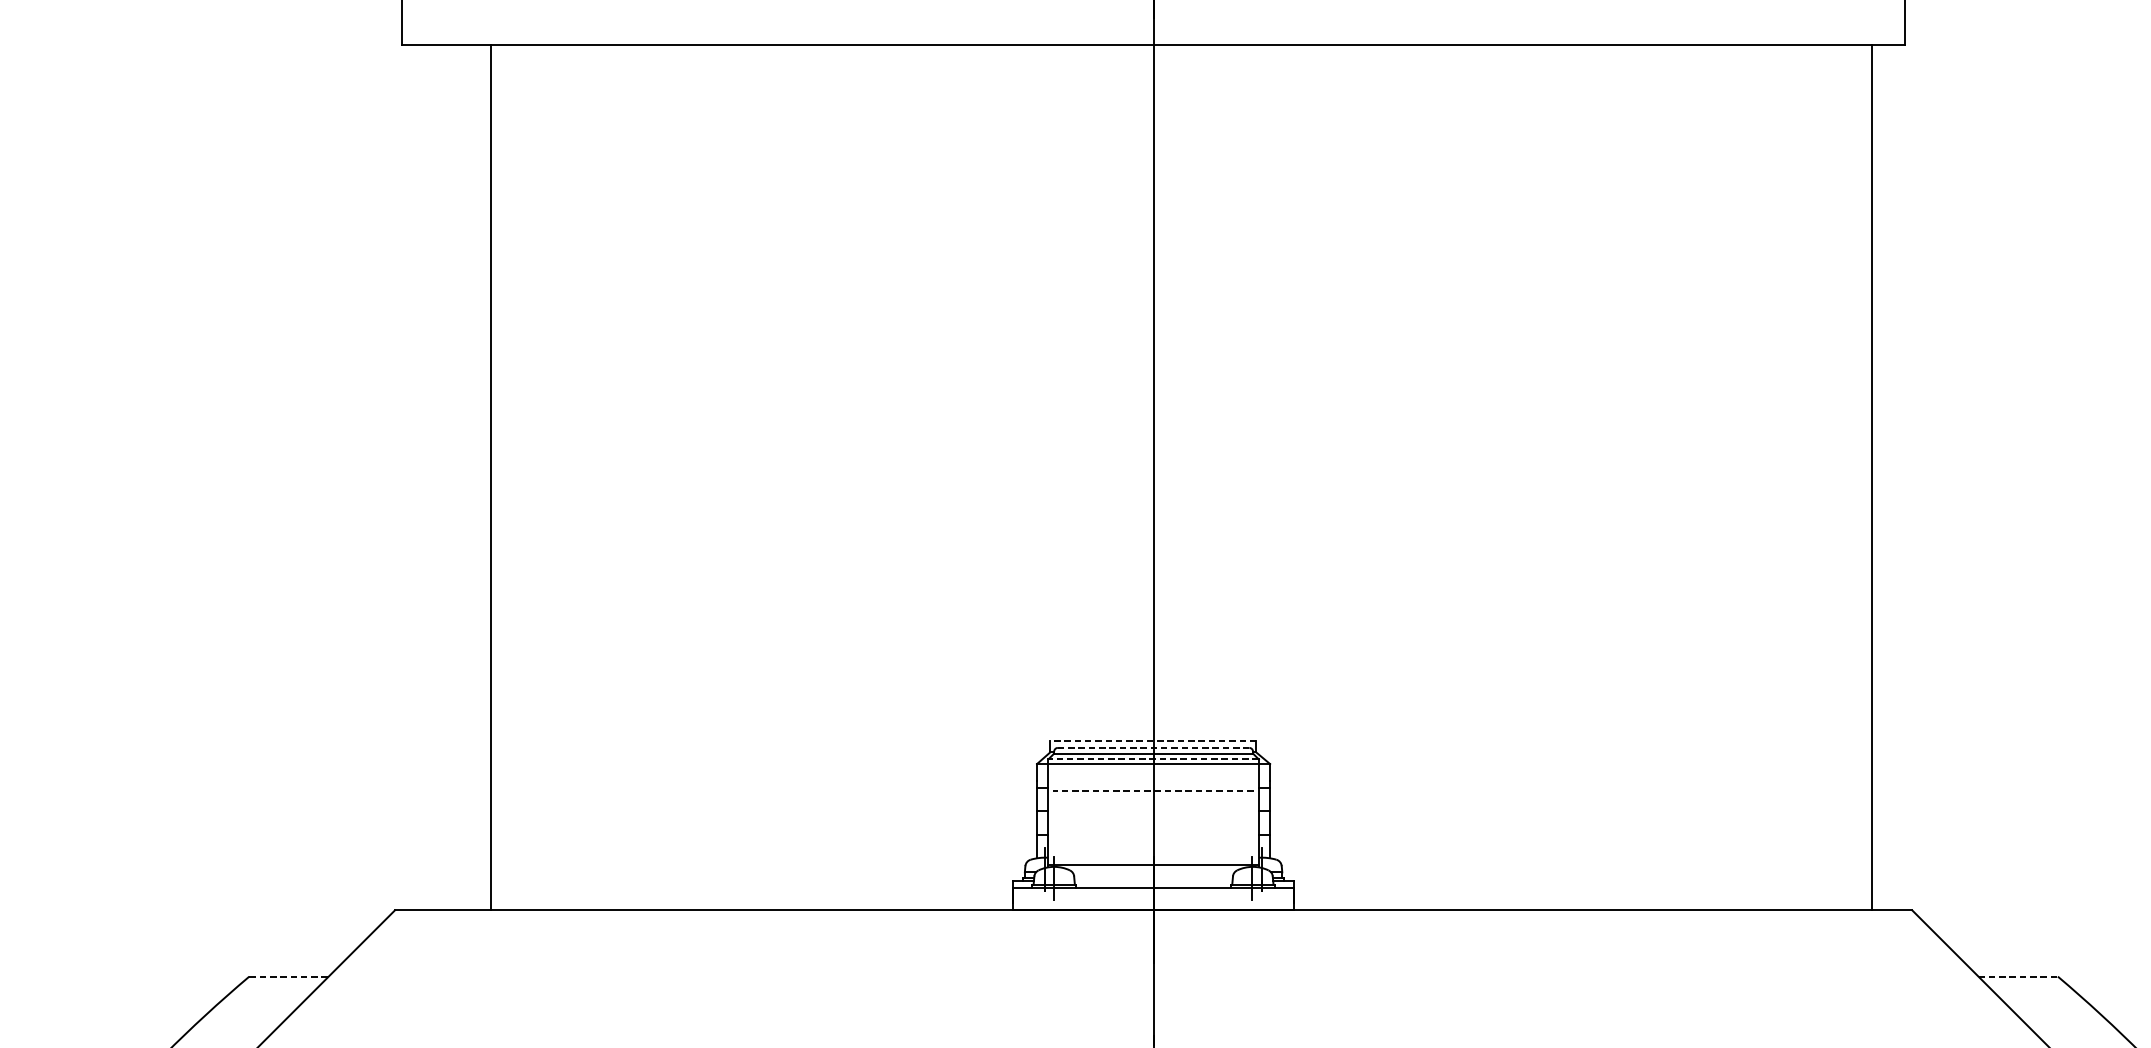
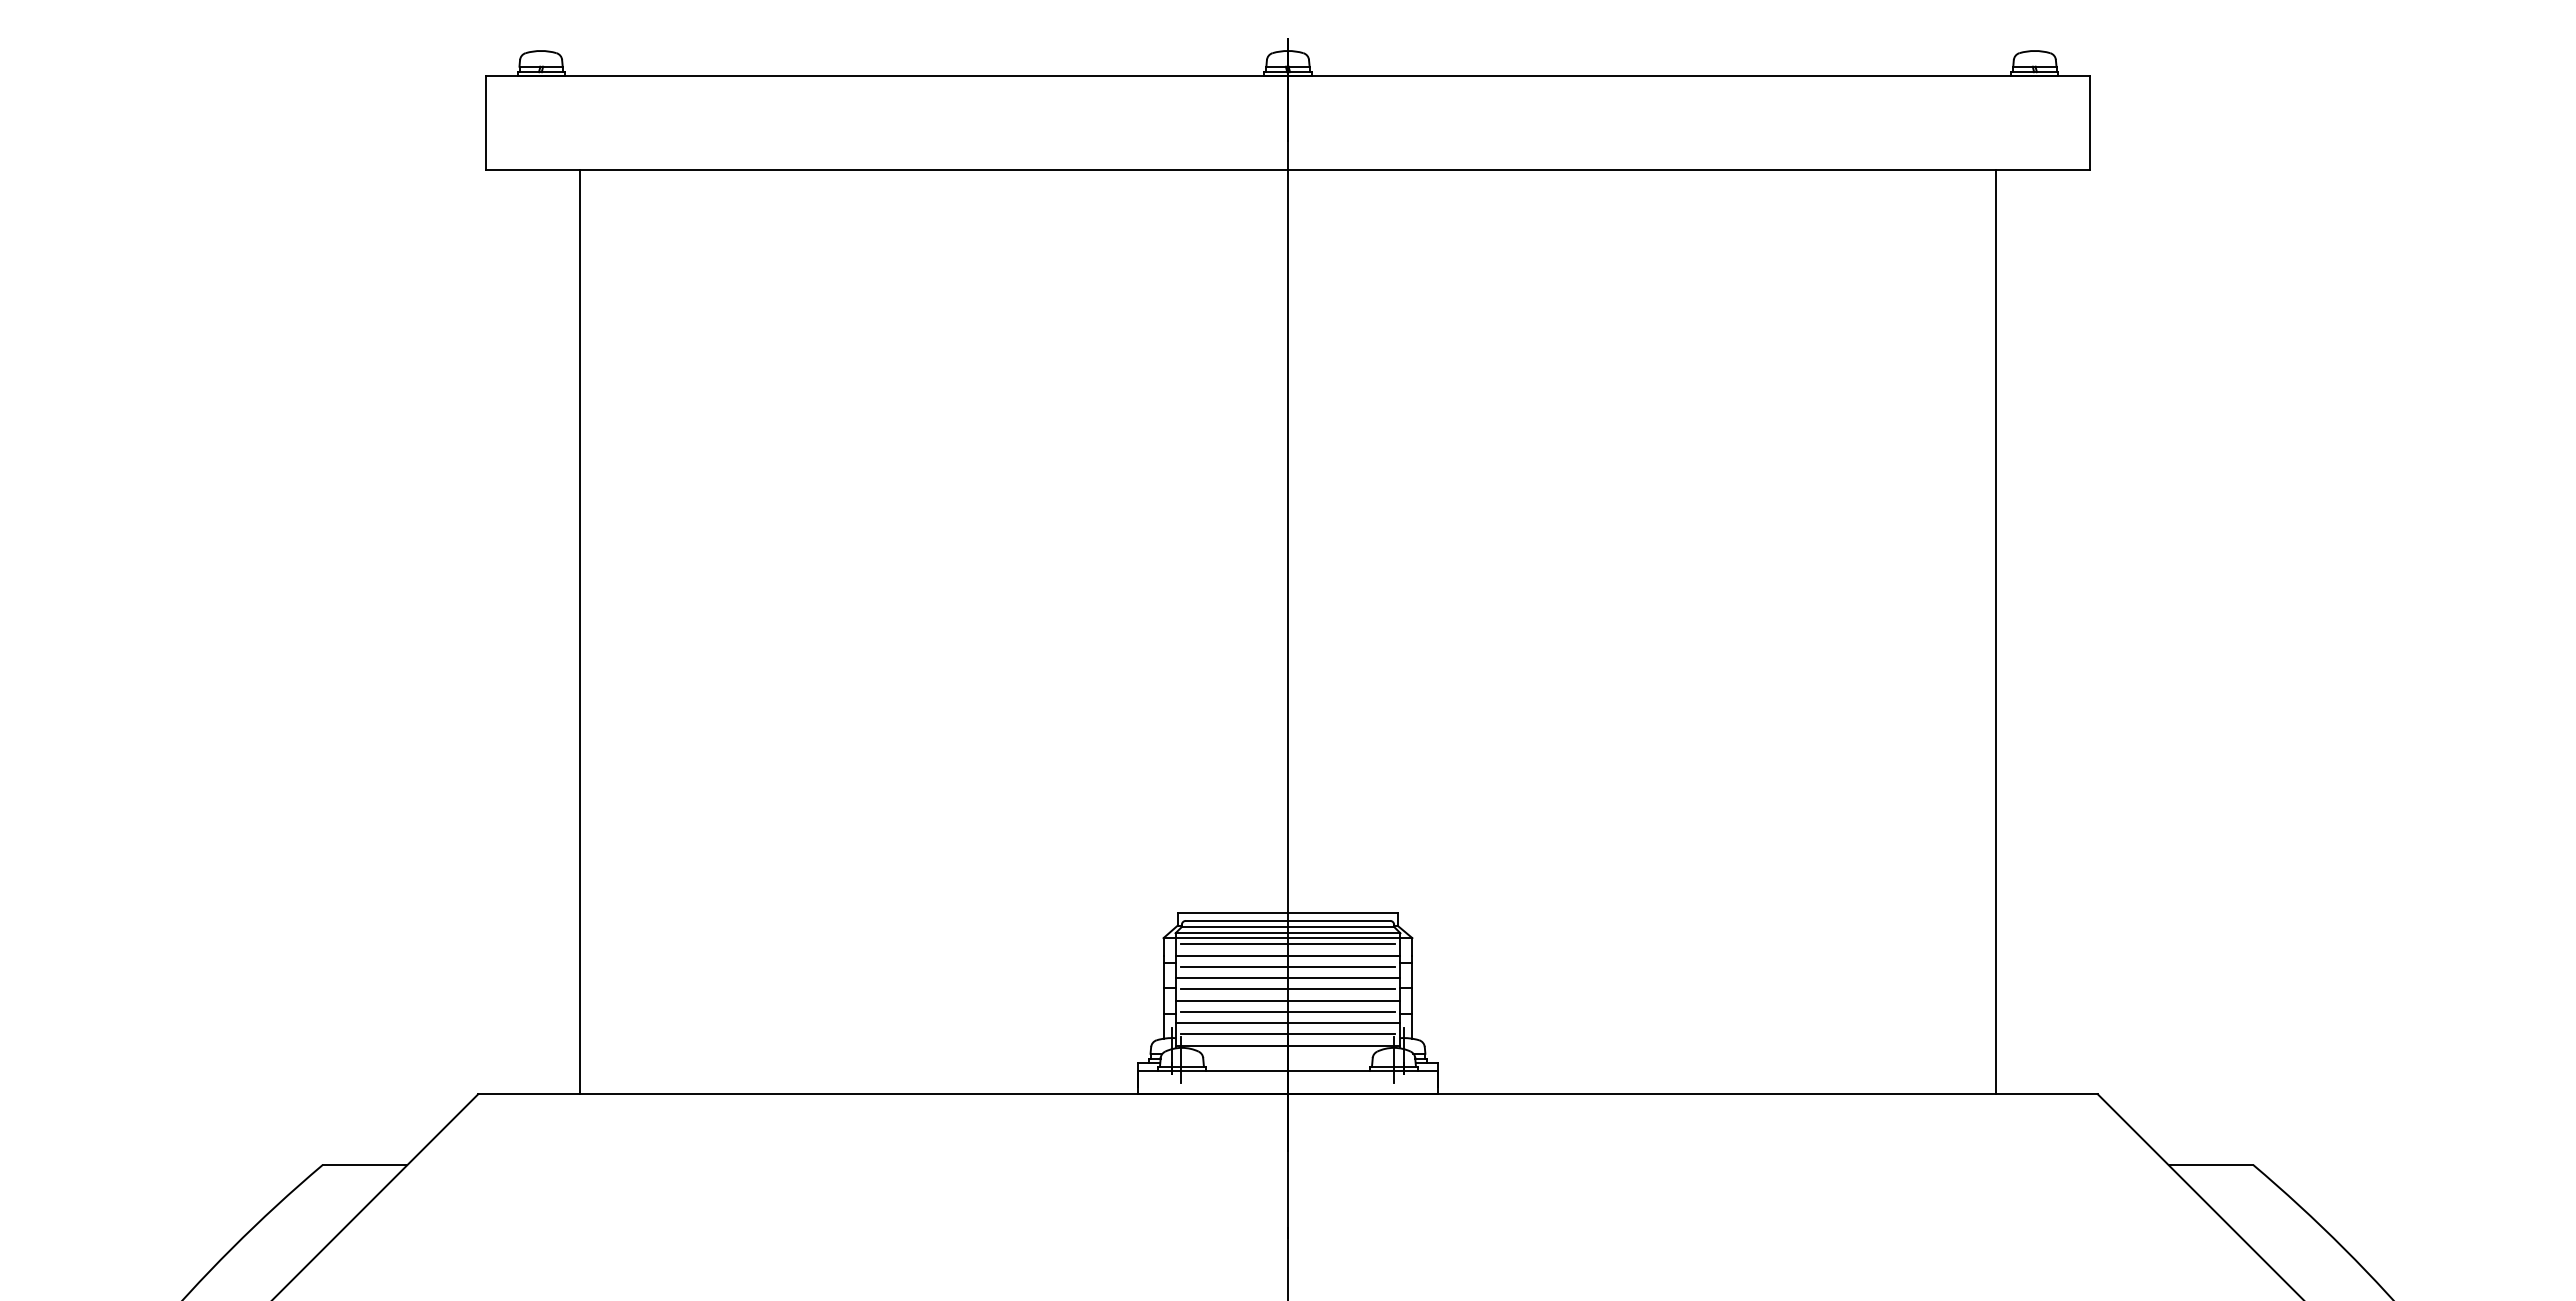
line: (1871, 477) -> (1995, 632), moved
line: (1153, 740) -> (1287, 913), dashed -> solid
line: (1154, 747) -> (1288, 920), dashed -> solid
line: (1153, 759) -> (1287, 933), dashed -> solid
line: (1153, 770) -> (1287, 944), added
line: (1153, 780) -> (1287, 955), added
line: (1153, 790) -> (1287, 966), dashed -> solid
line: (1153, 801) -> (1287, 978), added
line: (1153, 812) -> (1287, 989), added
line: (1153, 822) -> (1287, 1000), added
line: (1153, 832) -> (1287, 1011), added
line: (1153, 844) -> (1287, 1023), added
line: (1153, 854) -> (1287, 1034), added
line: (289, 977) -> (365, 1165), dashed -> solid
line: (2018, 977) -> (2211, 1165), dashed -> solid

